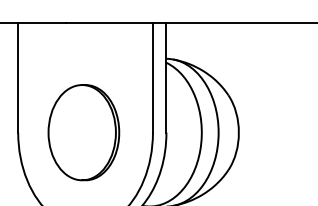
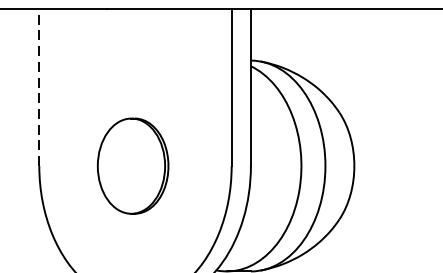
line: (18, 77) -> (39, 87), solid -> dashed
part: (83, 132) -> (132, 165), size x0.7

